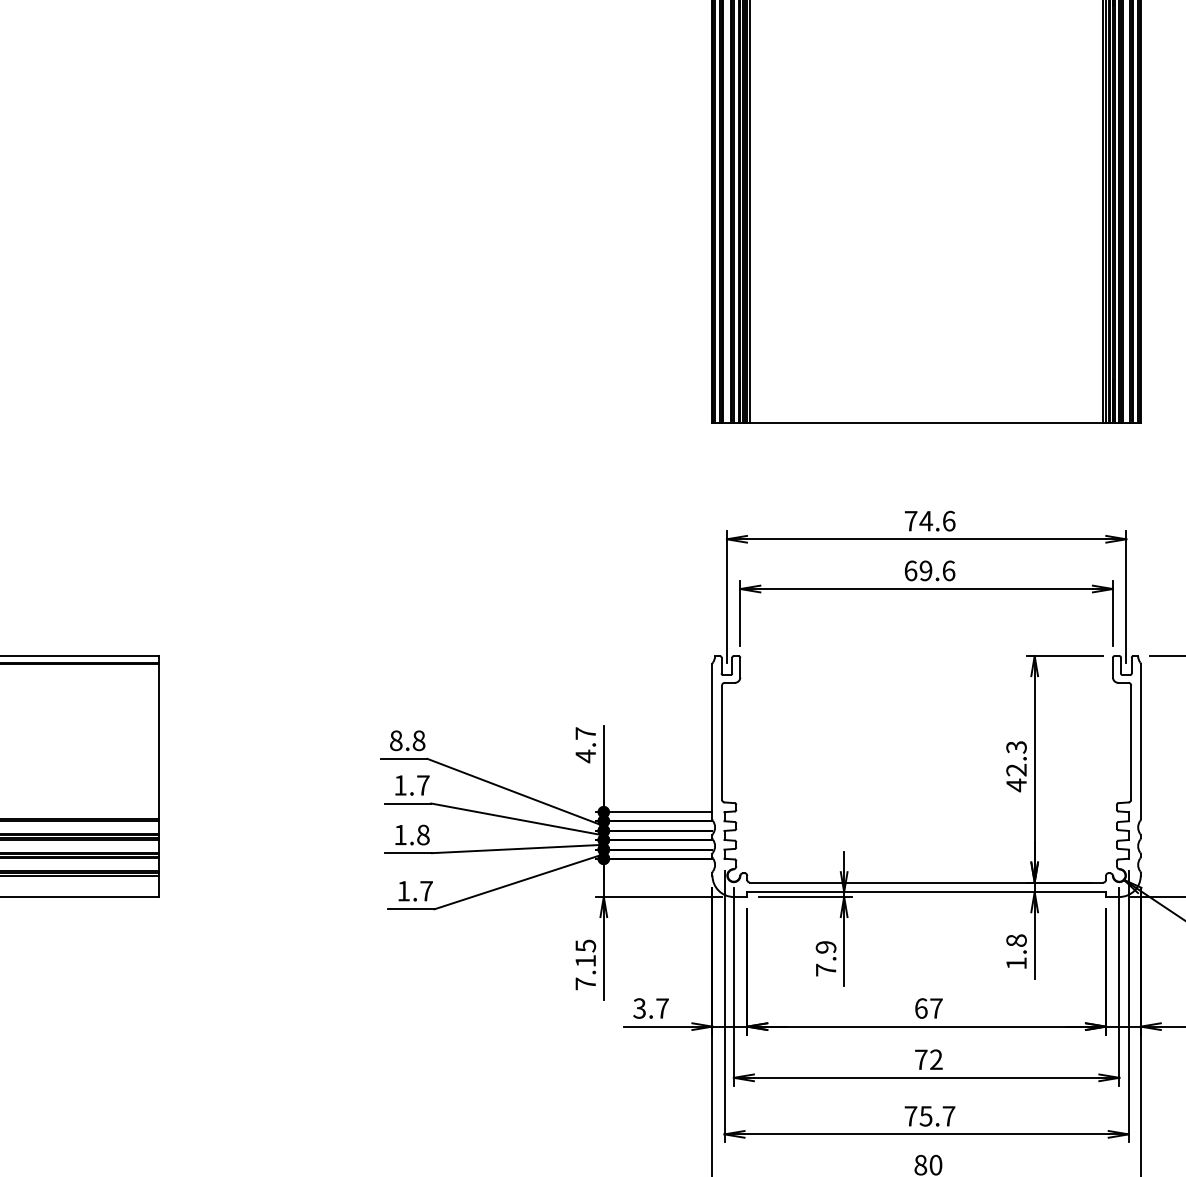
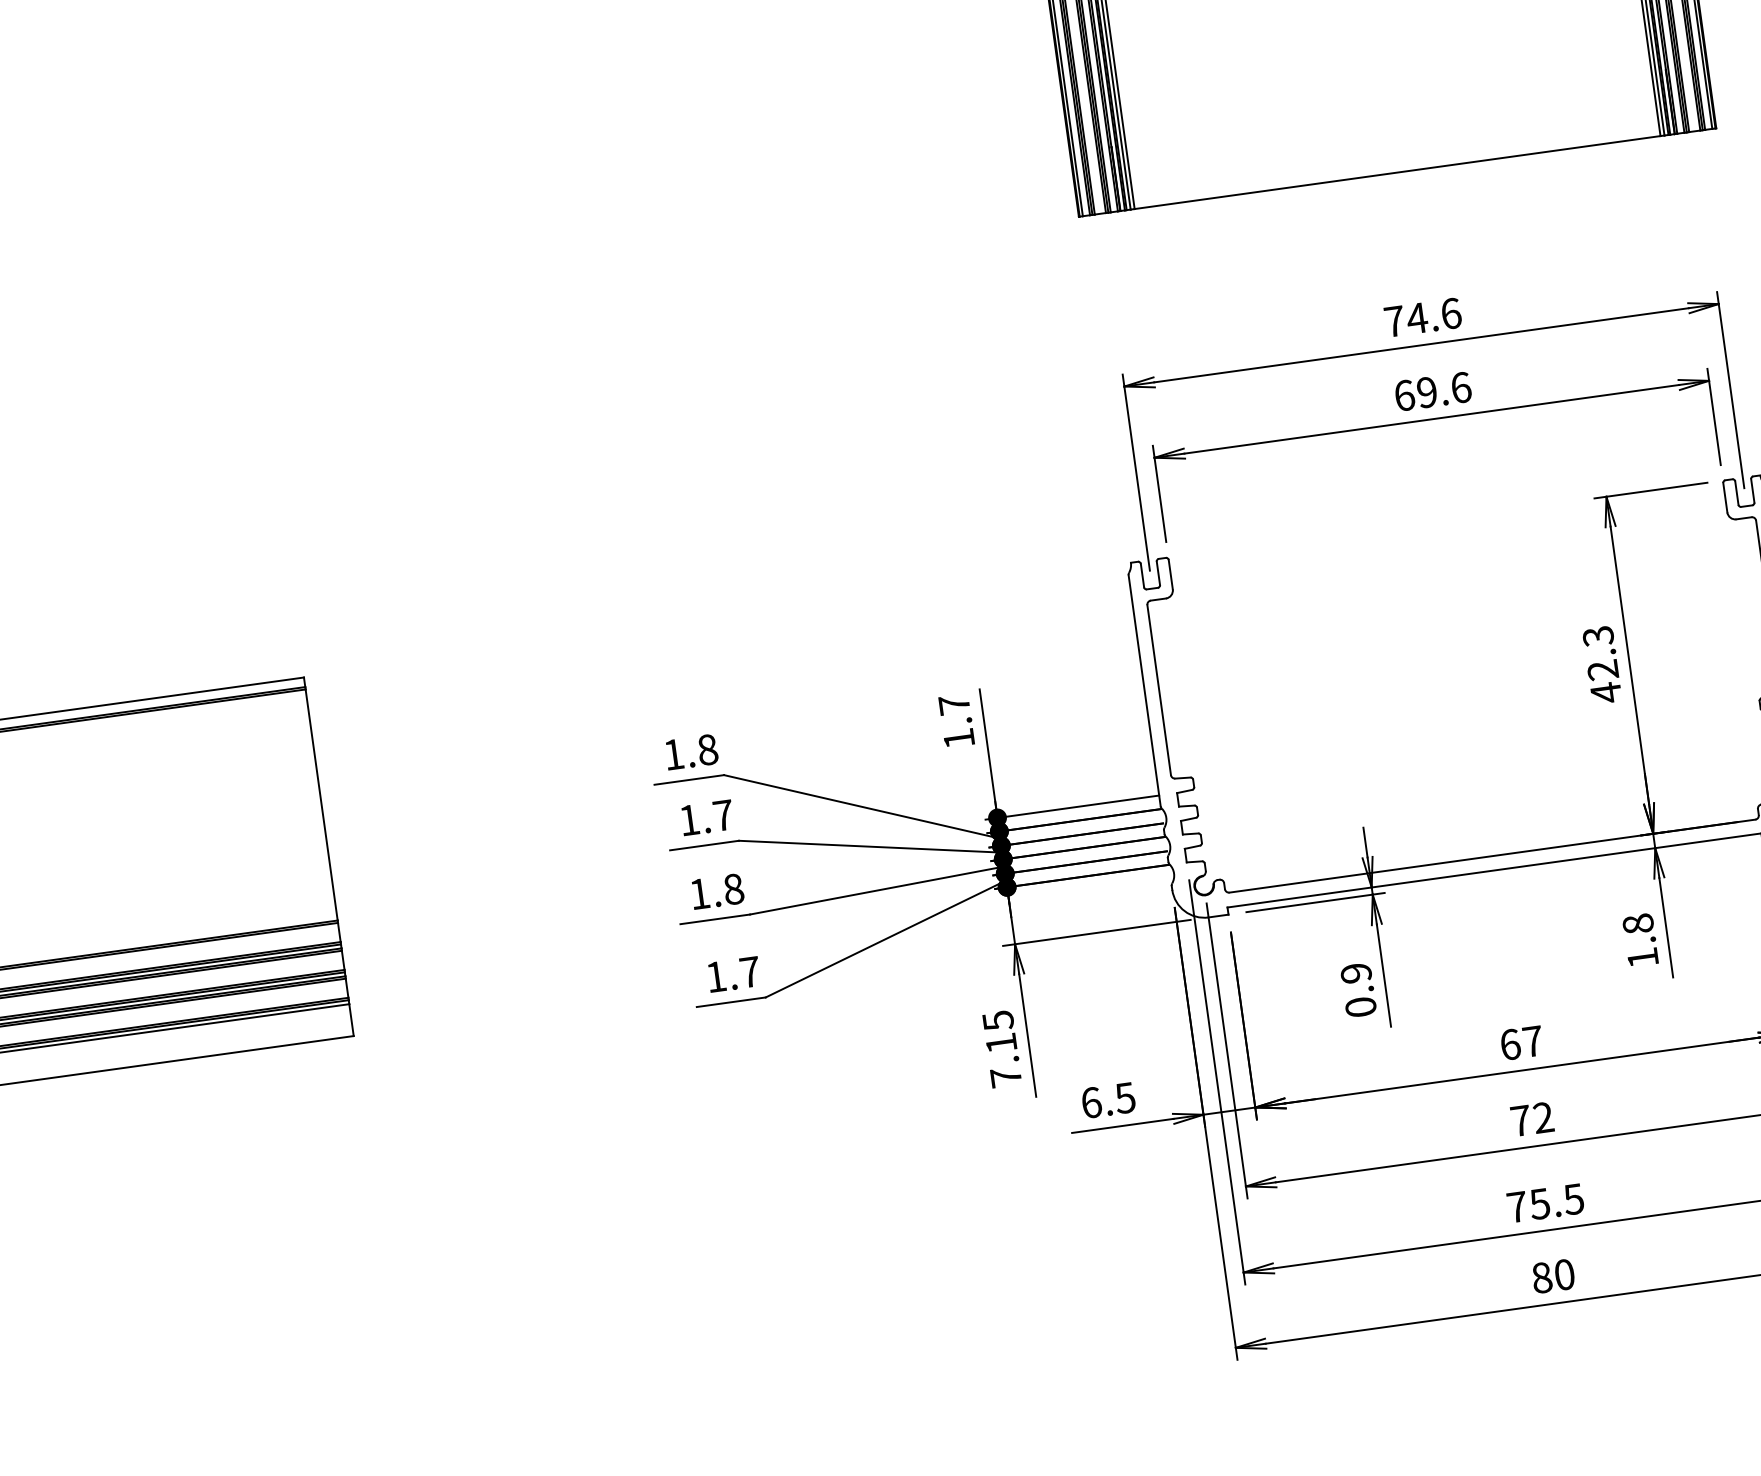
text: (396, 740) -> (674, 754), 8.8 -> 1.8
text: (585, 756) -> (958, 738), 4.7 -> 1.7
text: (825, 969) -> (1359, 1006), 7.9 -> 0.9
text: (650, 1008) -> (1107, 1100), 3.7 -> 6.5
text: (948, 1116) -> (1573, 1199), 75.7 -> 75.5

